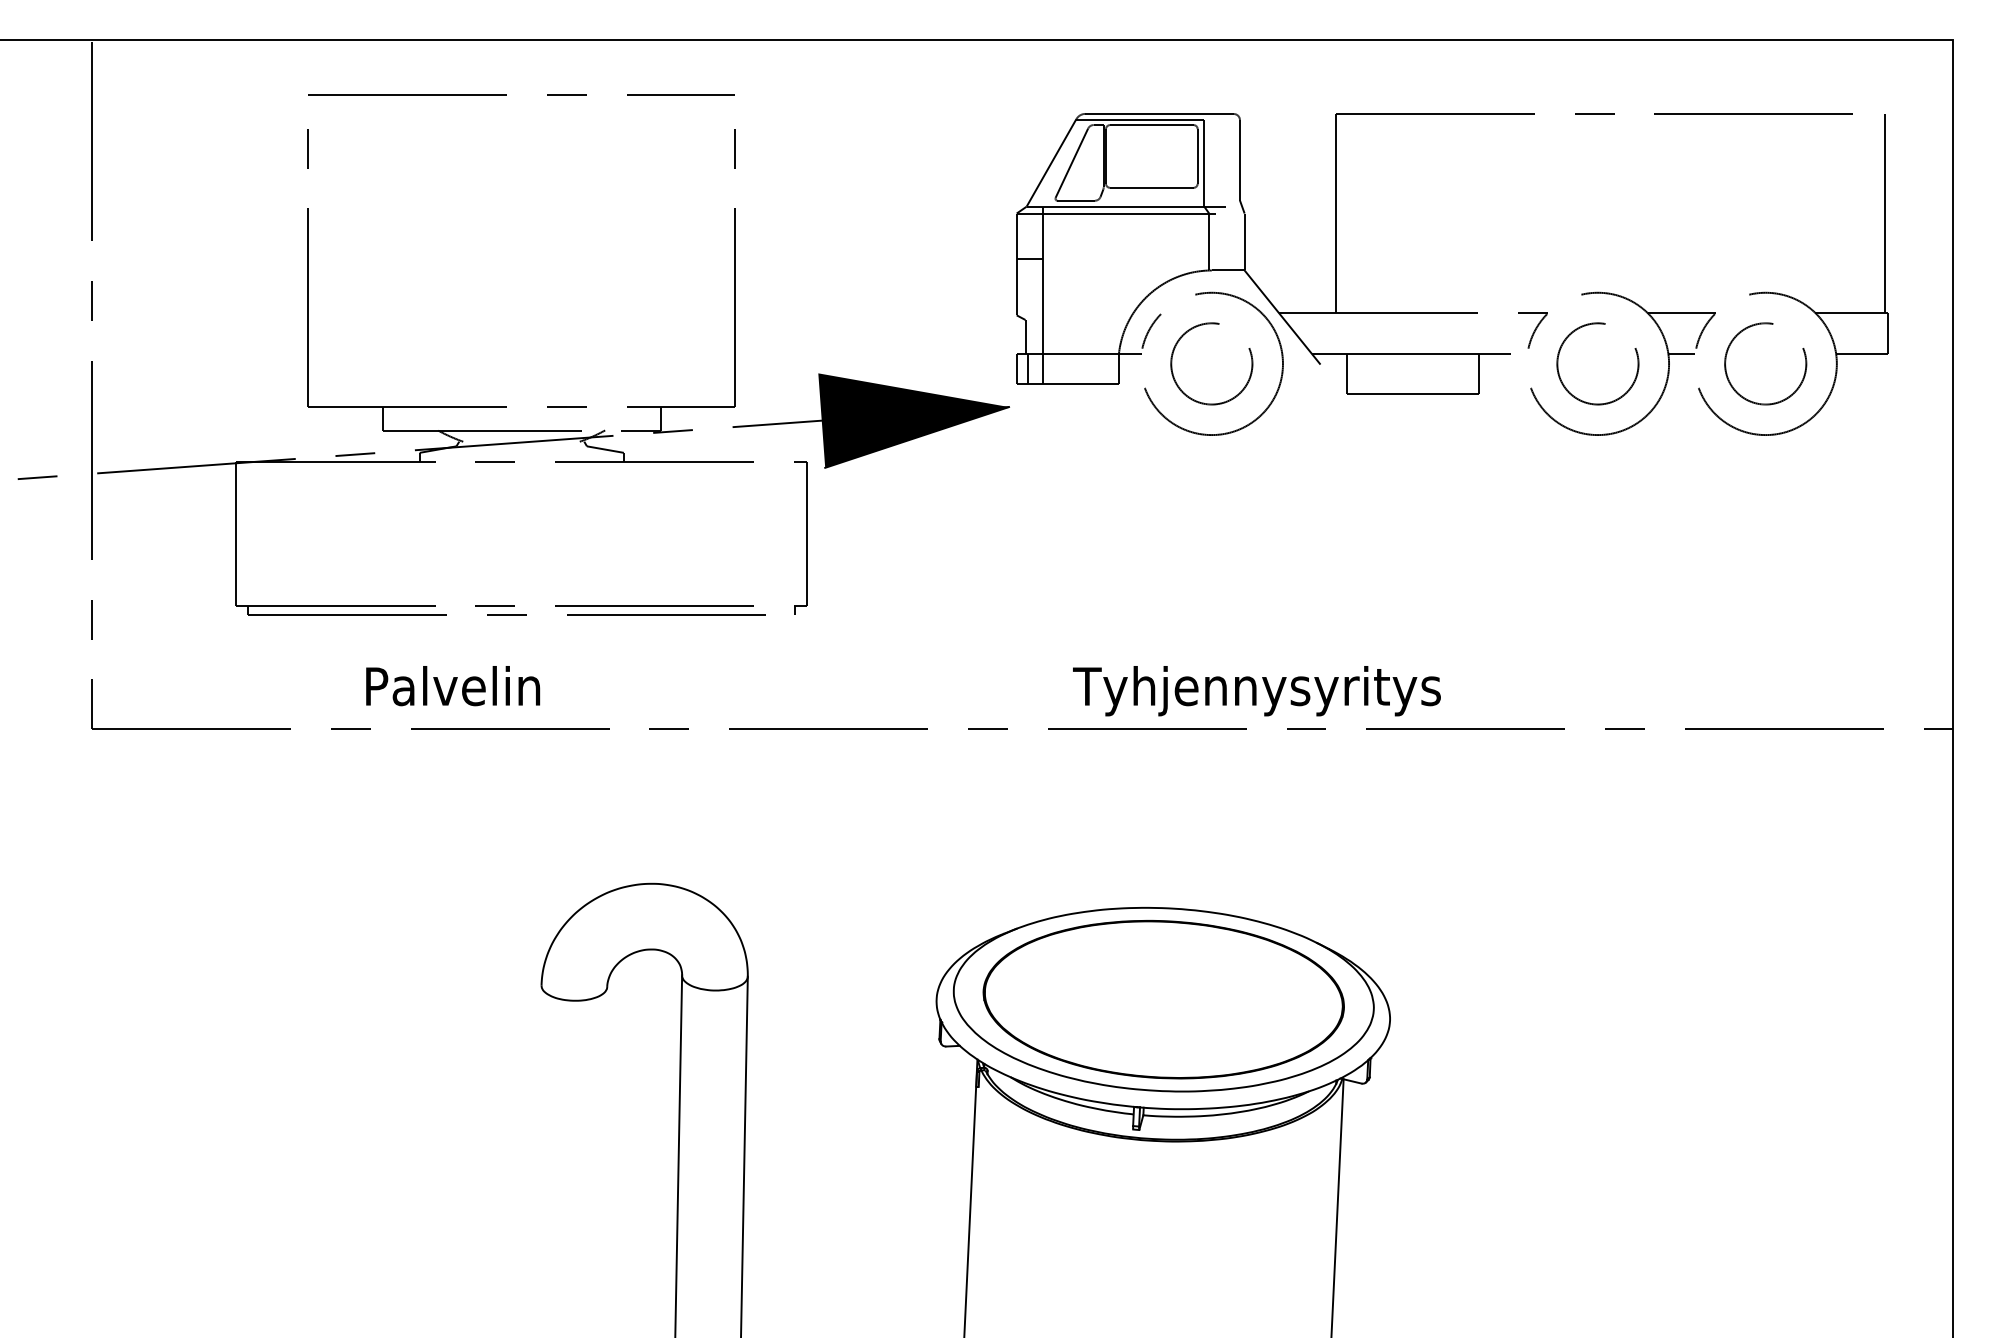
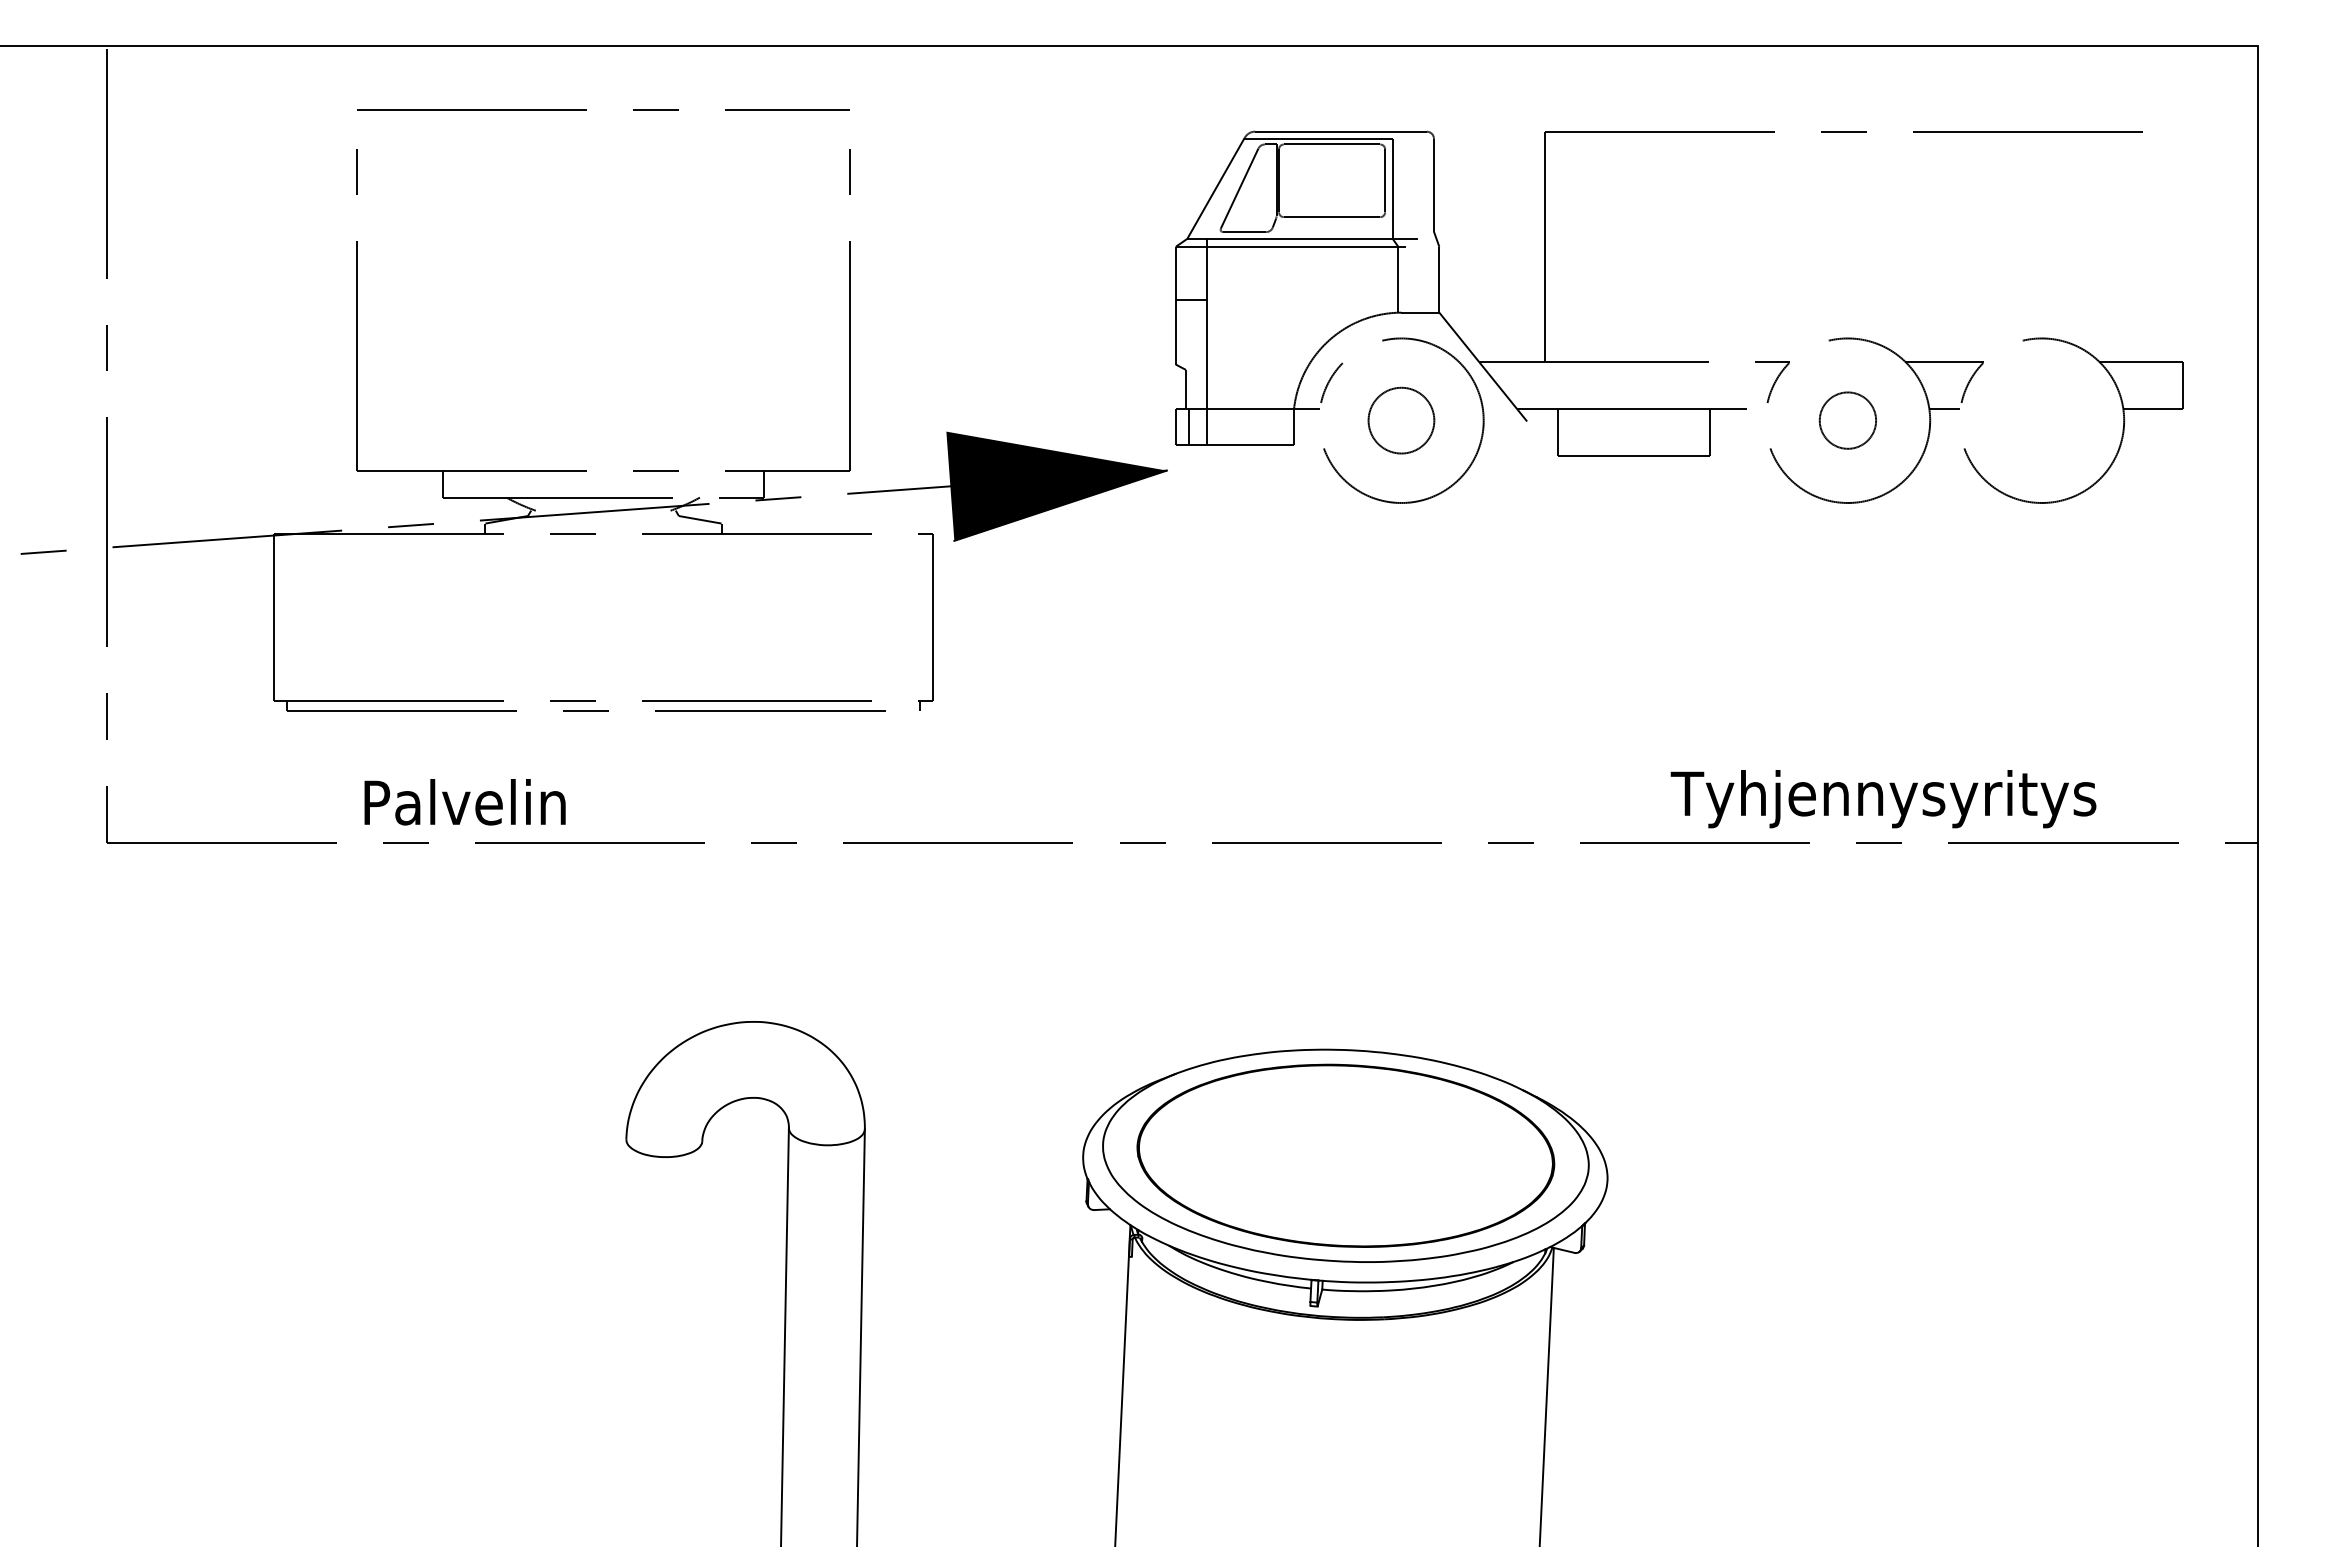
line: (1884, 213) -> (2179, 246), removed
circle: (1211, 363) -> (1401, 420), size x0.7
circle: (1597, 363) -> (1847, 420), size x0.6
circle: (1765, 363) -> (2041, 420), removed
text: (452, 686) -> (464, 802), moved
text: (1256, 691) -> (1883, 799), moved

